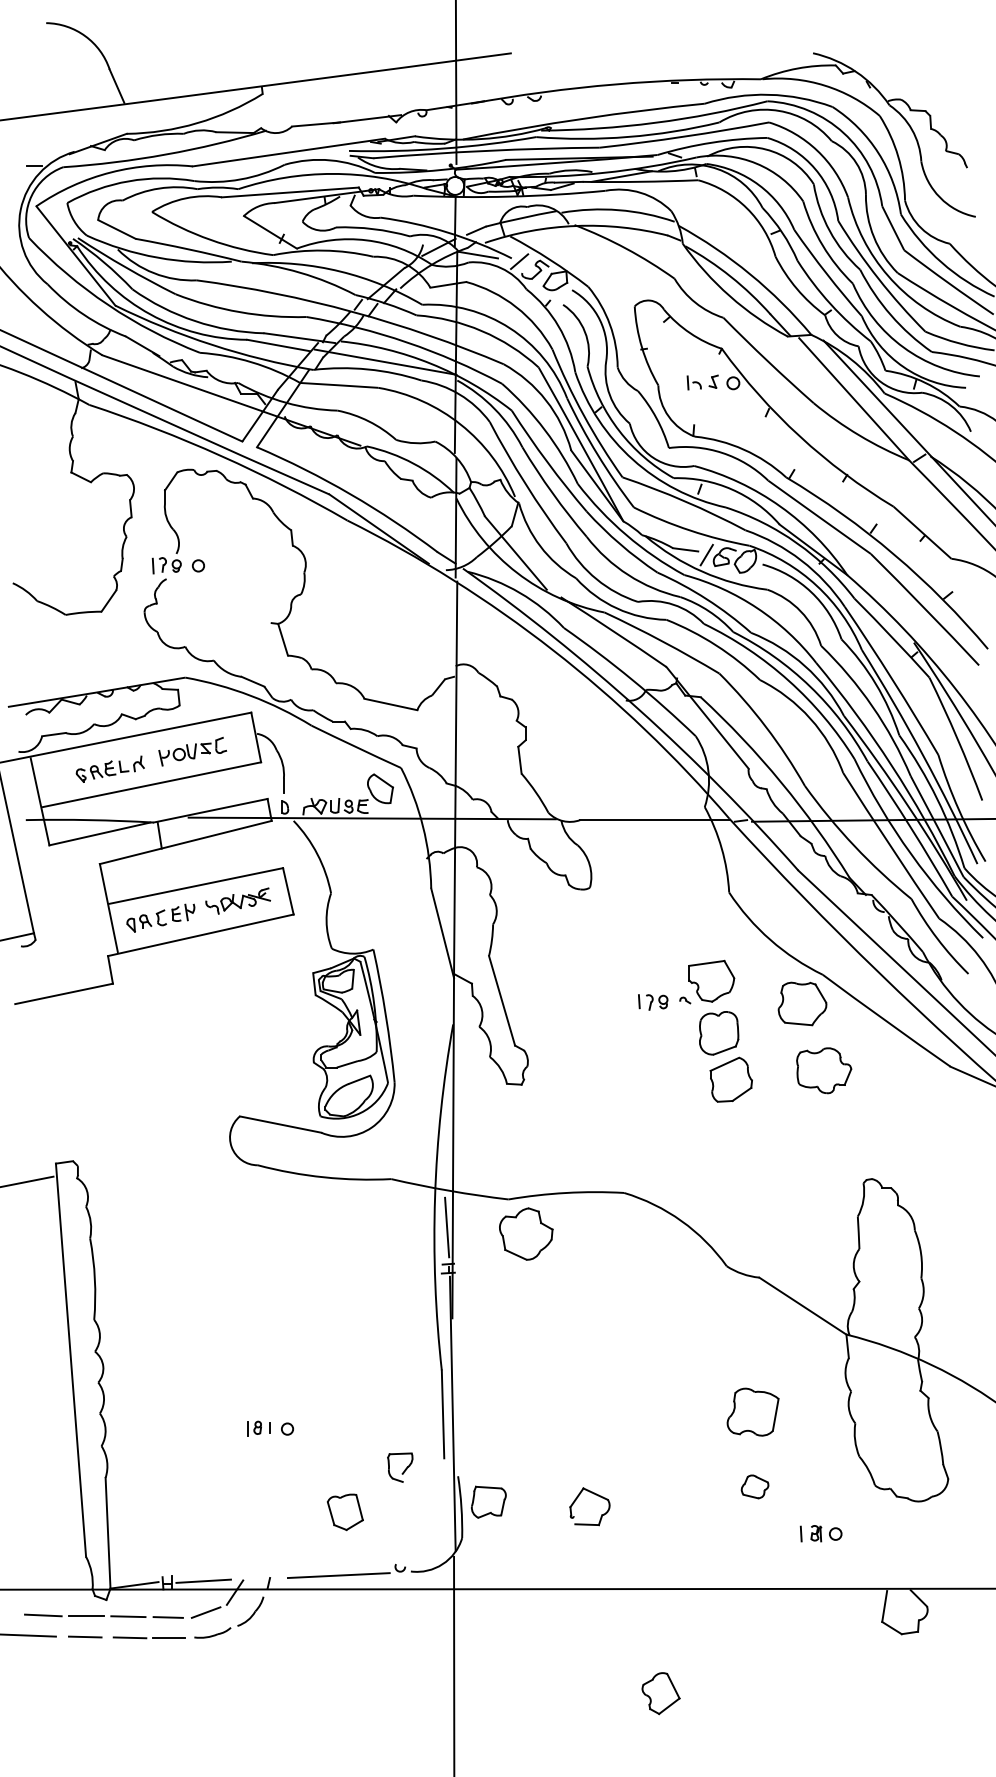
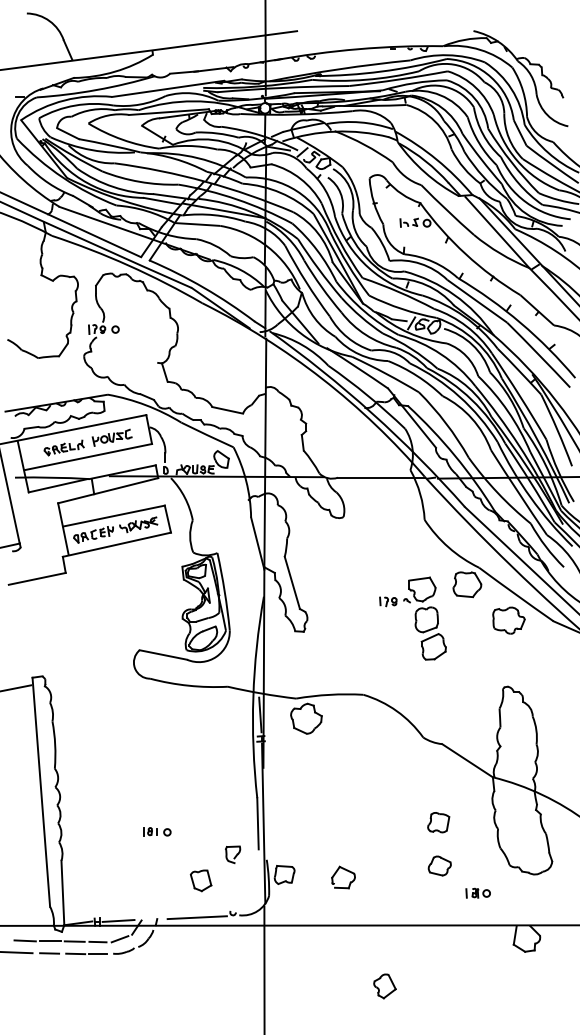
part: (694, 1031) -> (412, 618), moved
part: (823, 1070) -> (508, 620), moved
part: (752, 1412) -> (438, 822), size x0.71
part: (754, 1486) -> (439, 865), size x1.43

